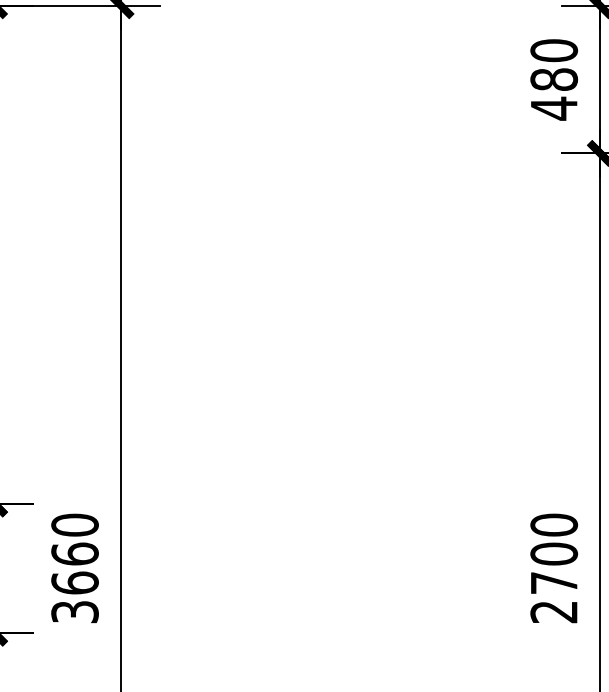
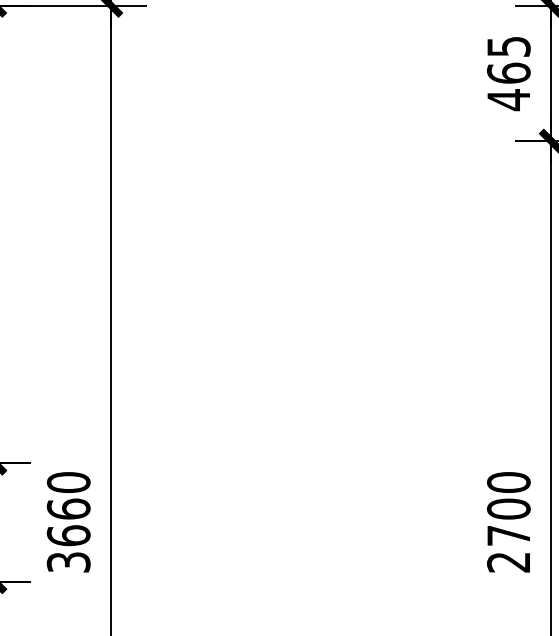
text: (553, 64) -> (508, 59), 480 -> 465

